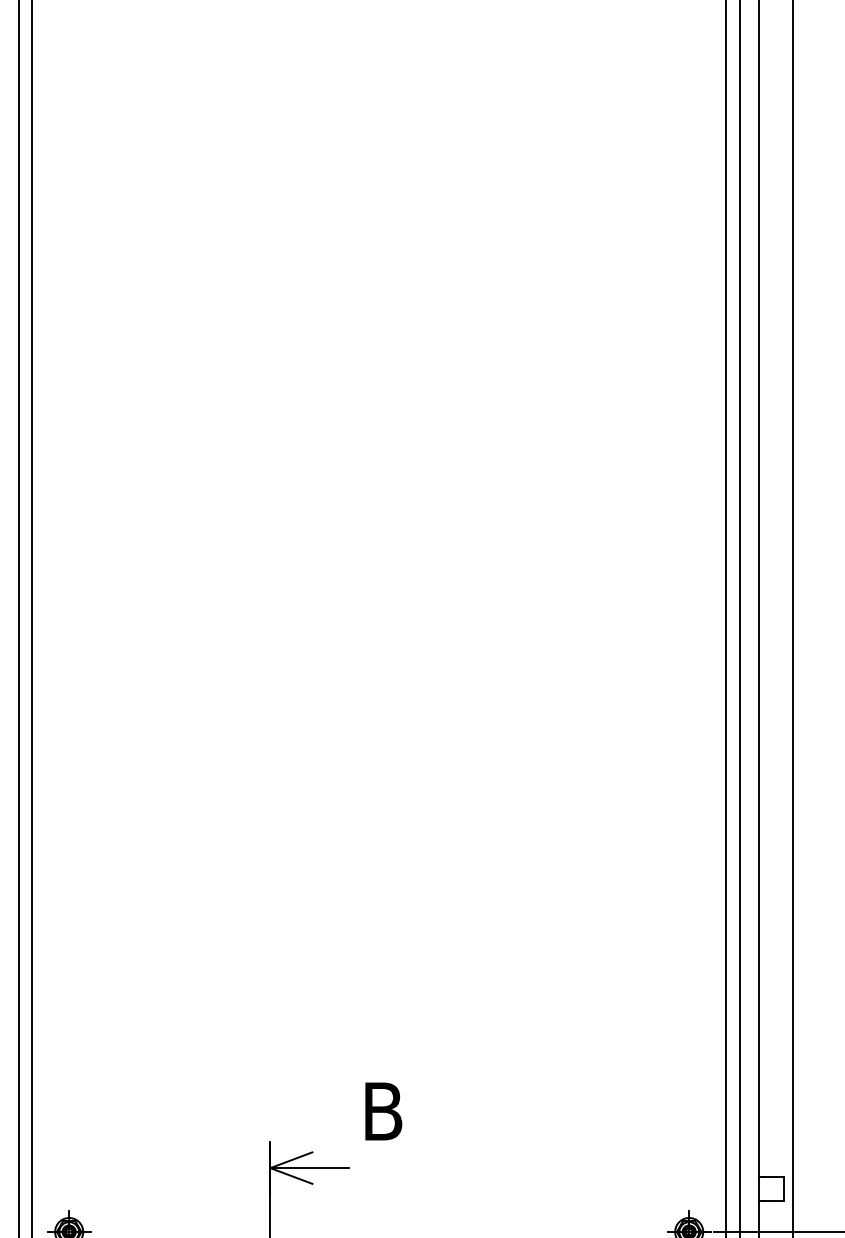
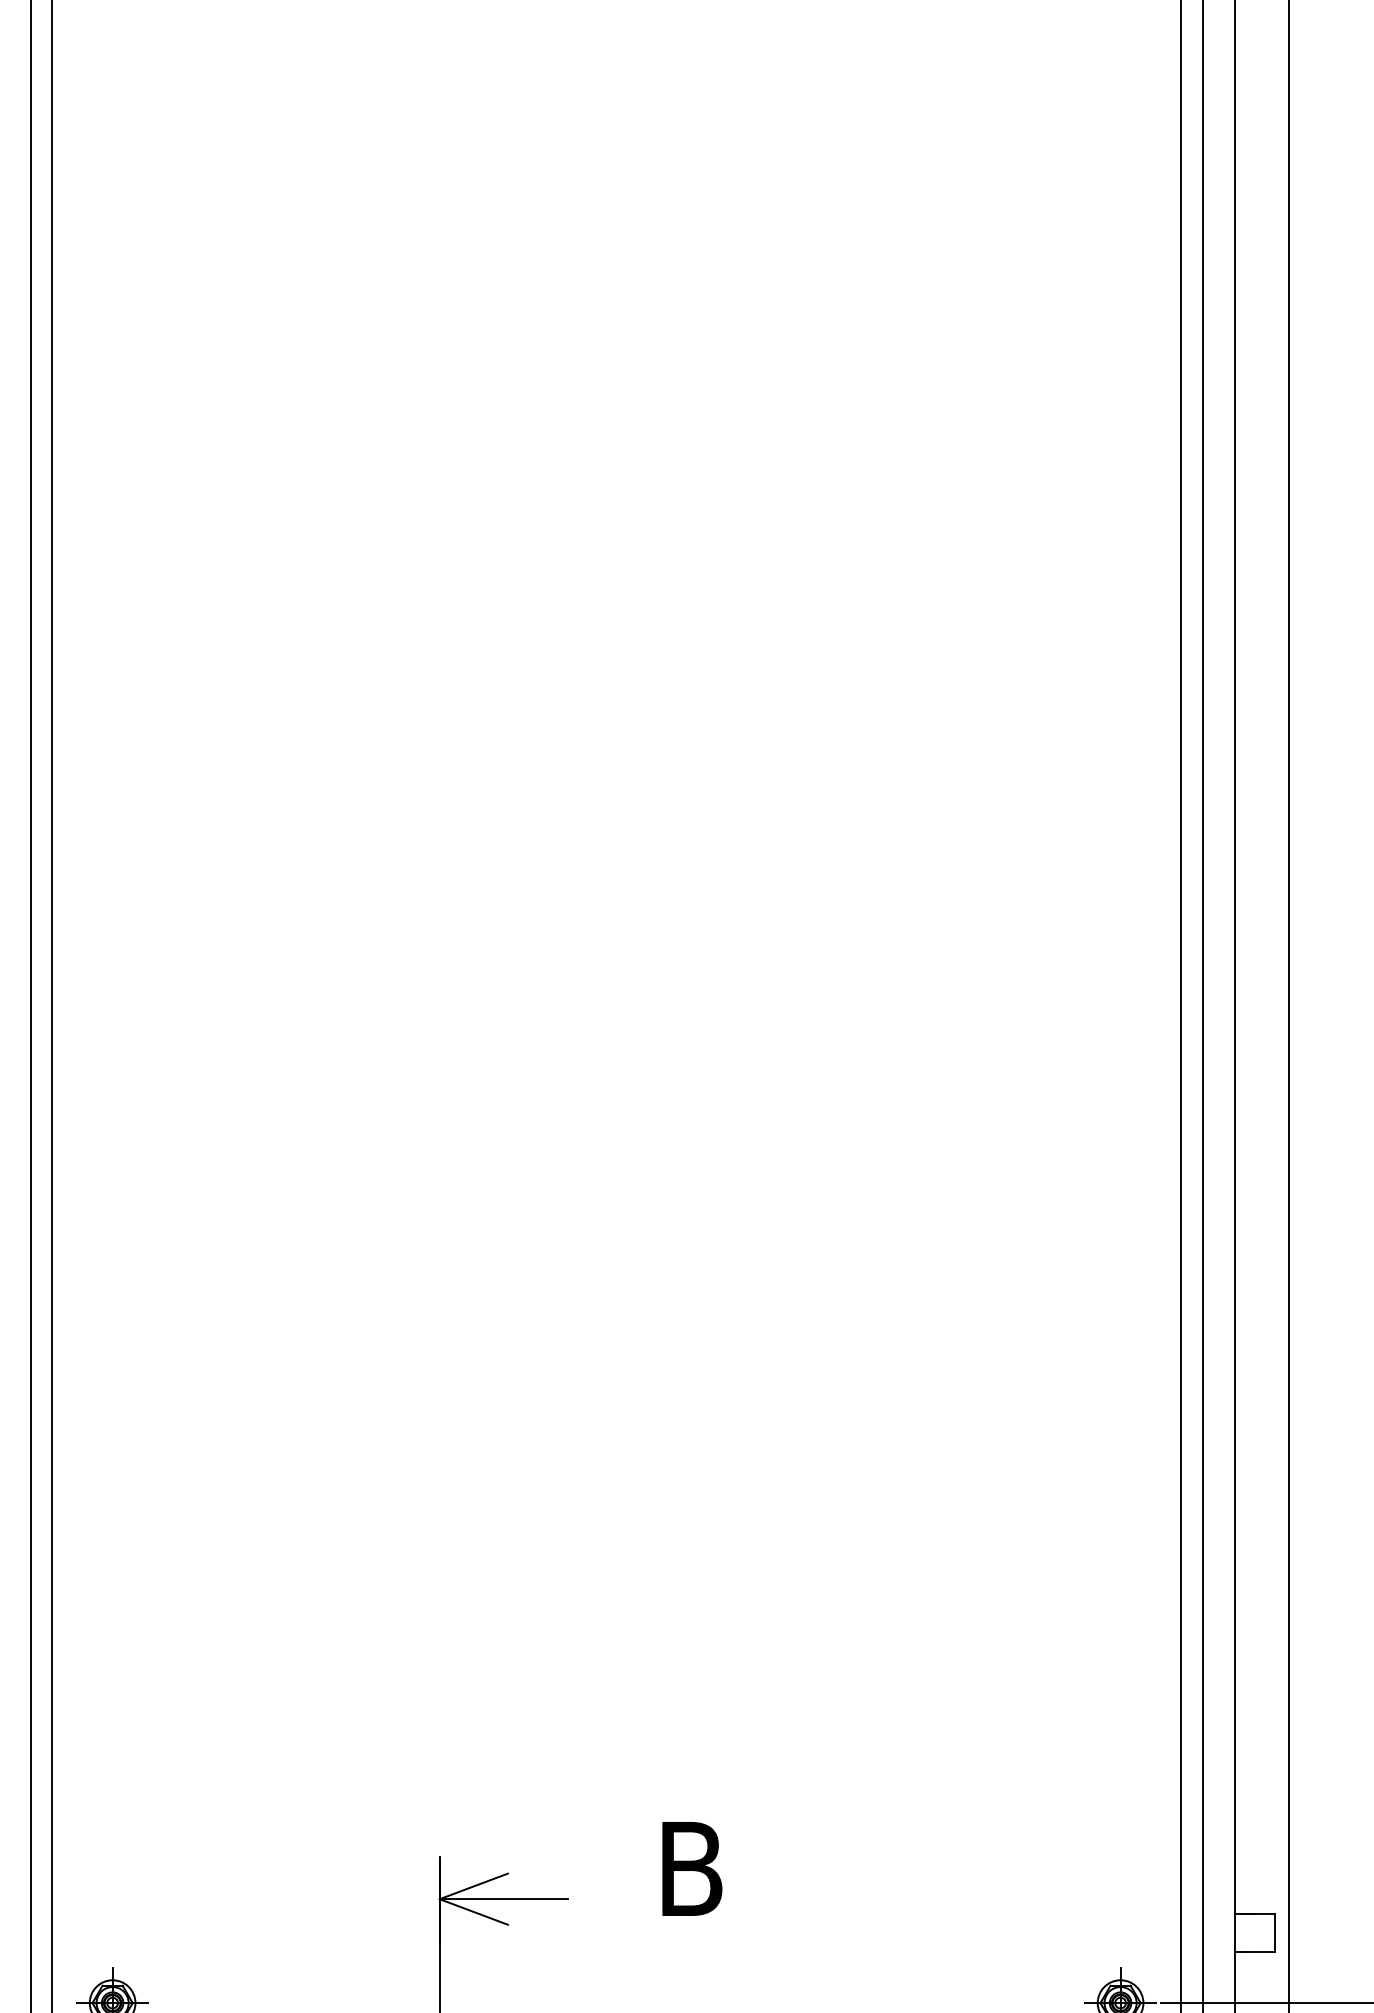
text: (383, 1111) -> (691, 1868), moved

